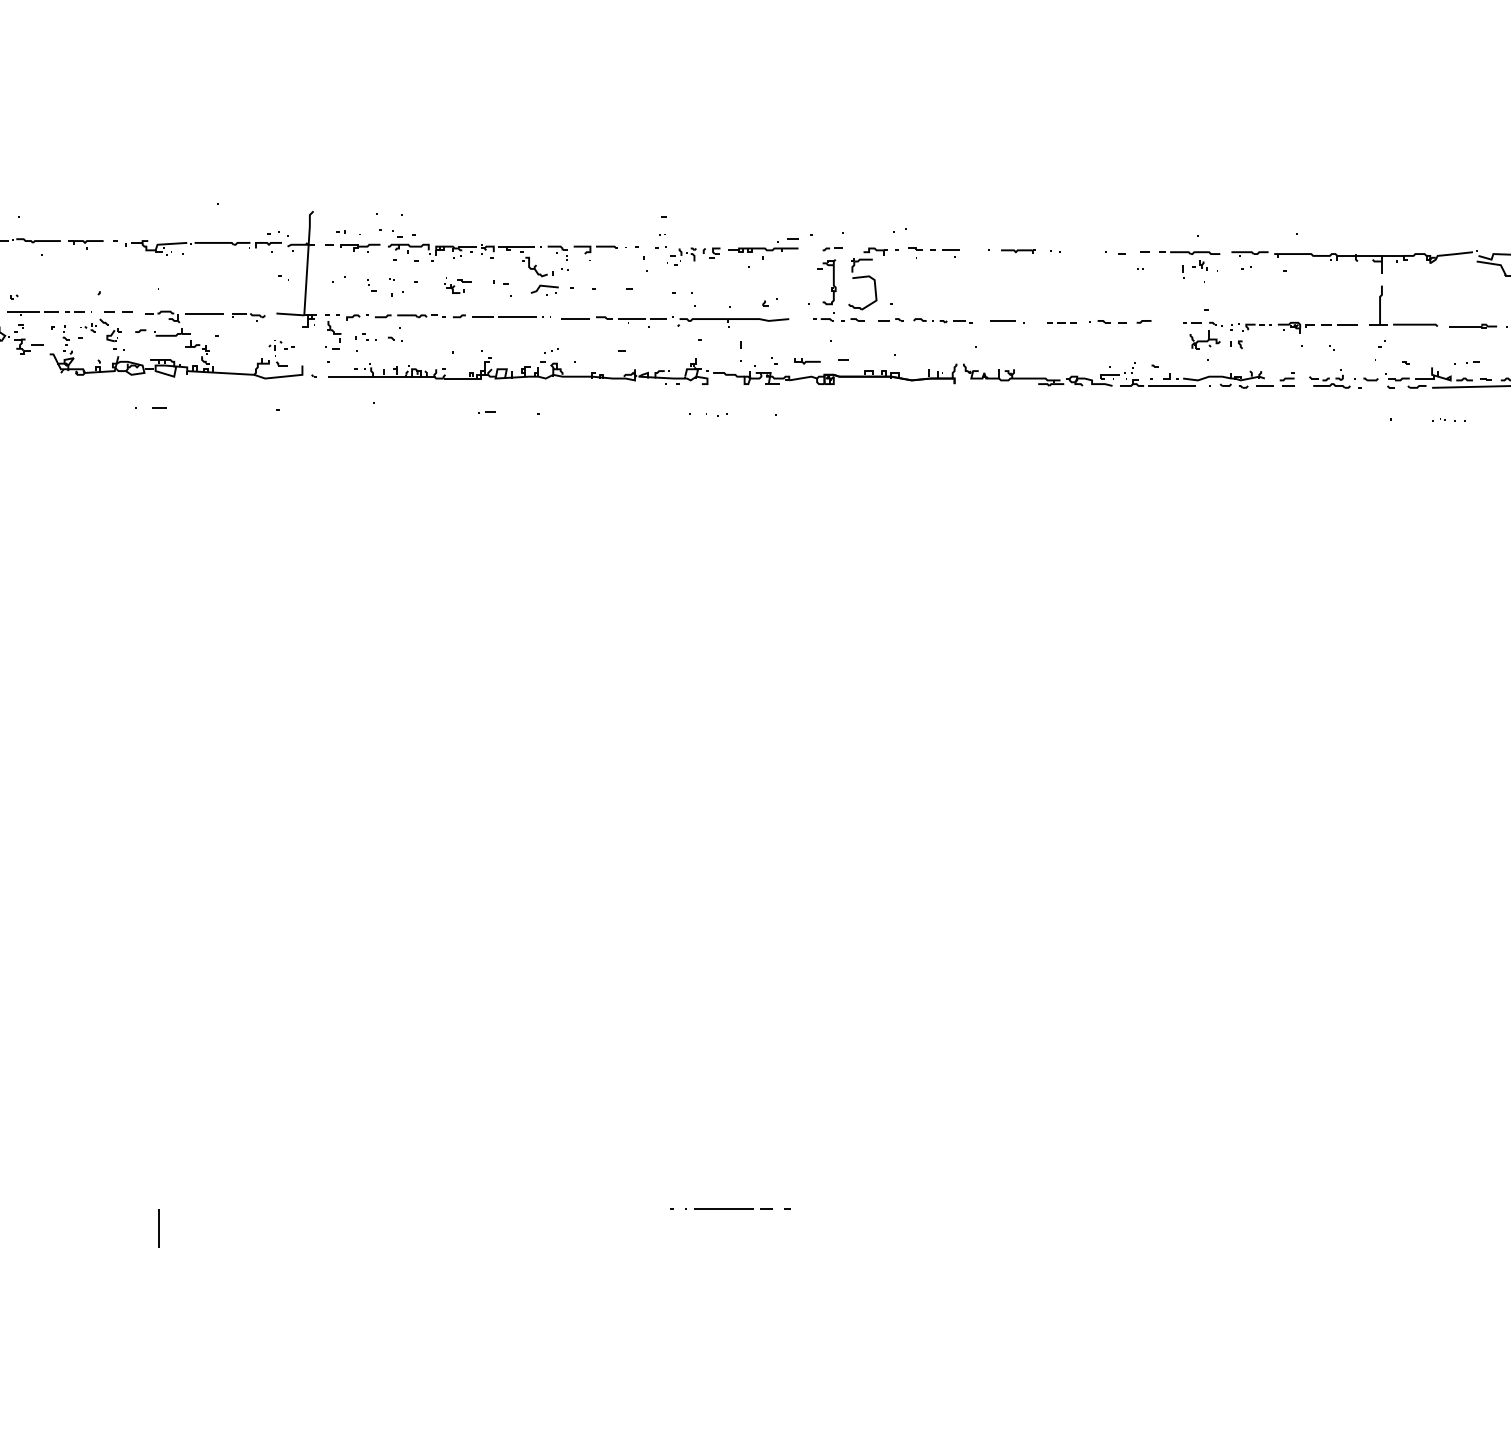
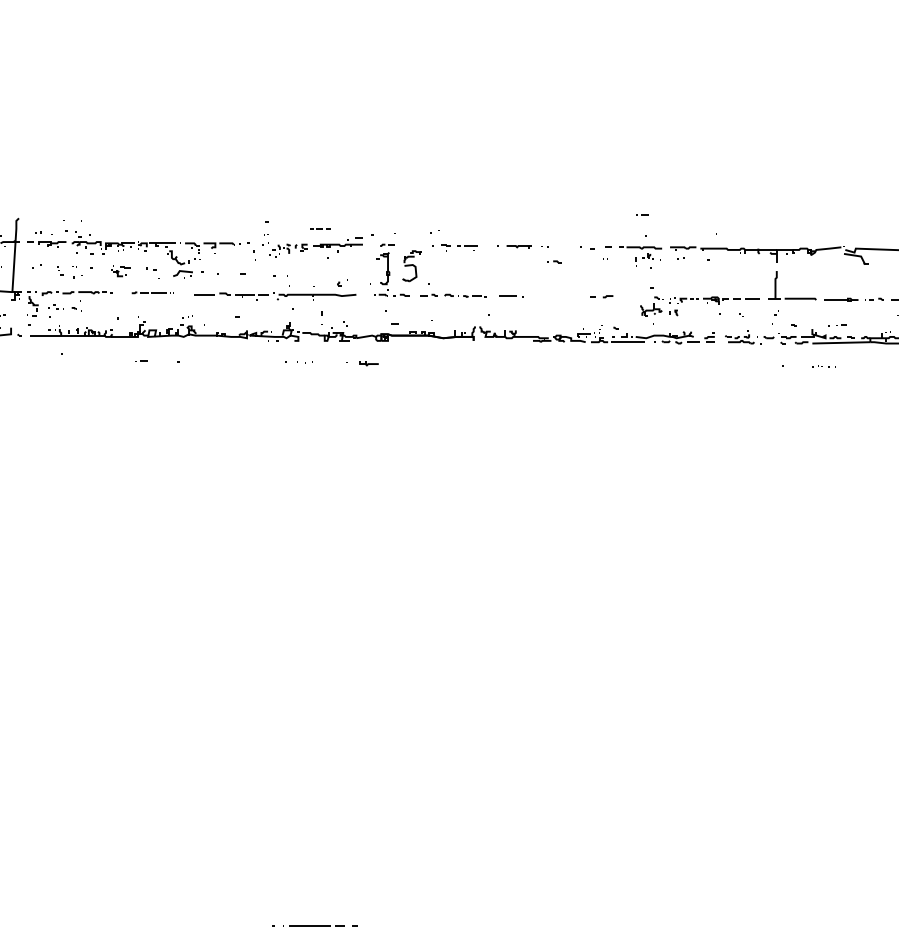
part: (867, 278) -> (411, 265), size x0.7
part: (501, 316) -> (152, 292), size x0.6
part: (1099, 321) -> (554, 261), moved
line: (1061, 322) -> (319, 229), moved
line: (1192, 322) -> (642, 214), moved
part: (807, 361) -> (369, 363), moved

